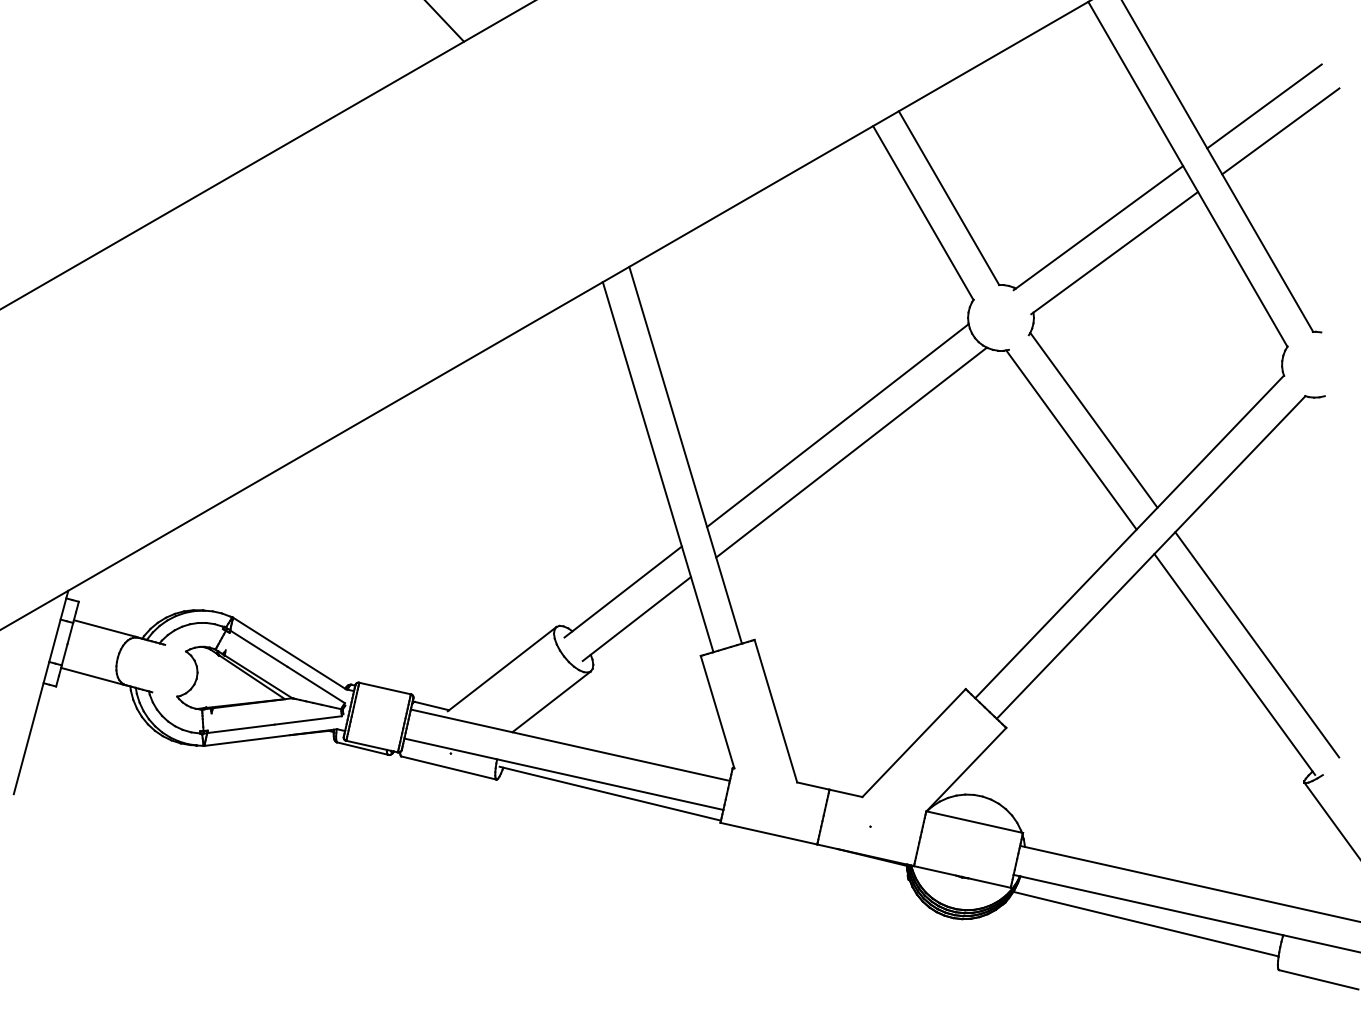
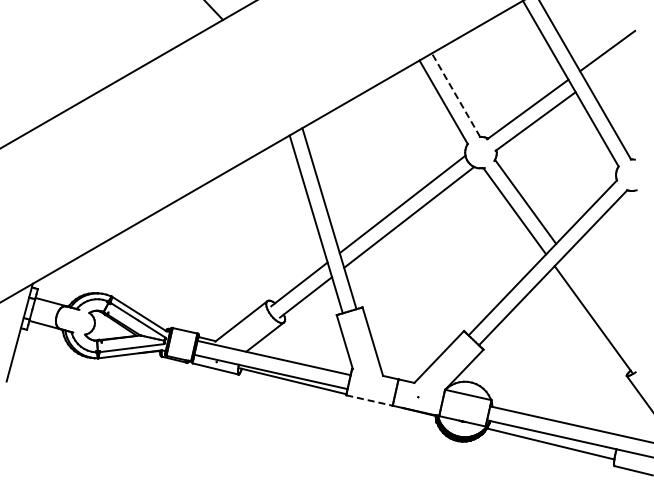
line: (1280, 130) -> (615, 62), removed
line: (947, 196) -> (455, 94), solid -> dashed
line: (1255, 644) -> (603, 309), removed
line: (768, 833) -> (369, 400), solid -> dashed

